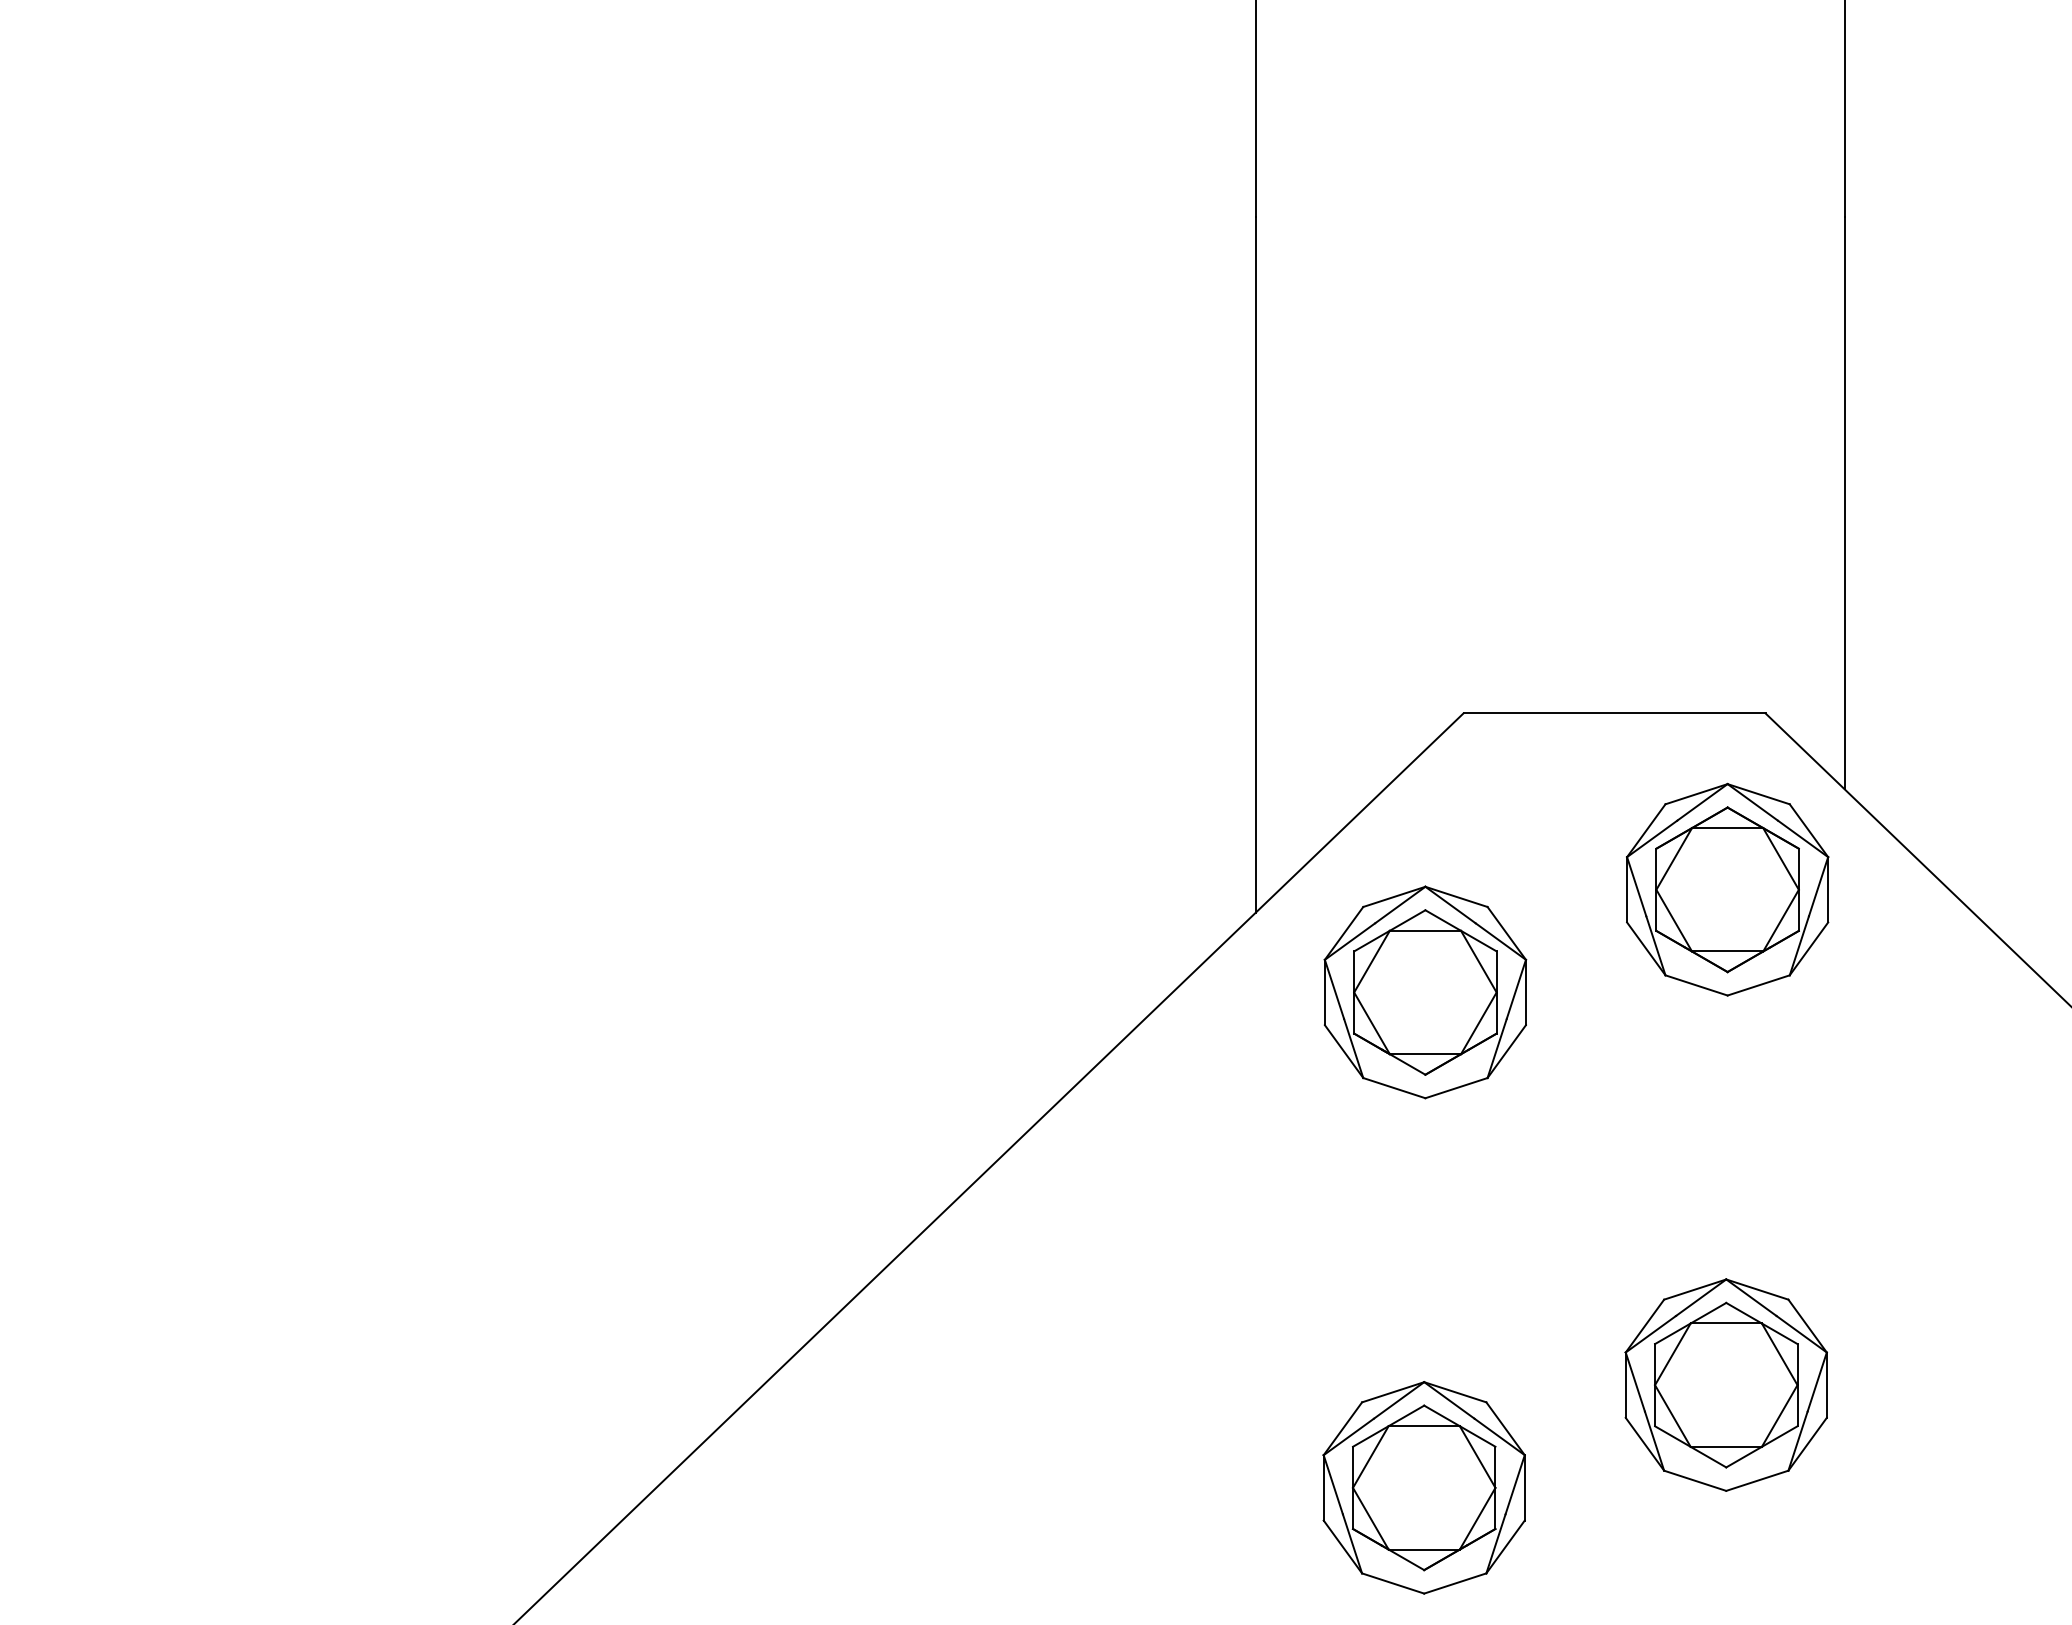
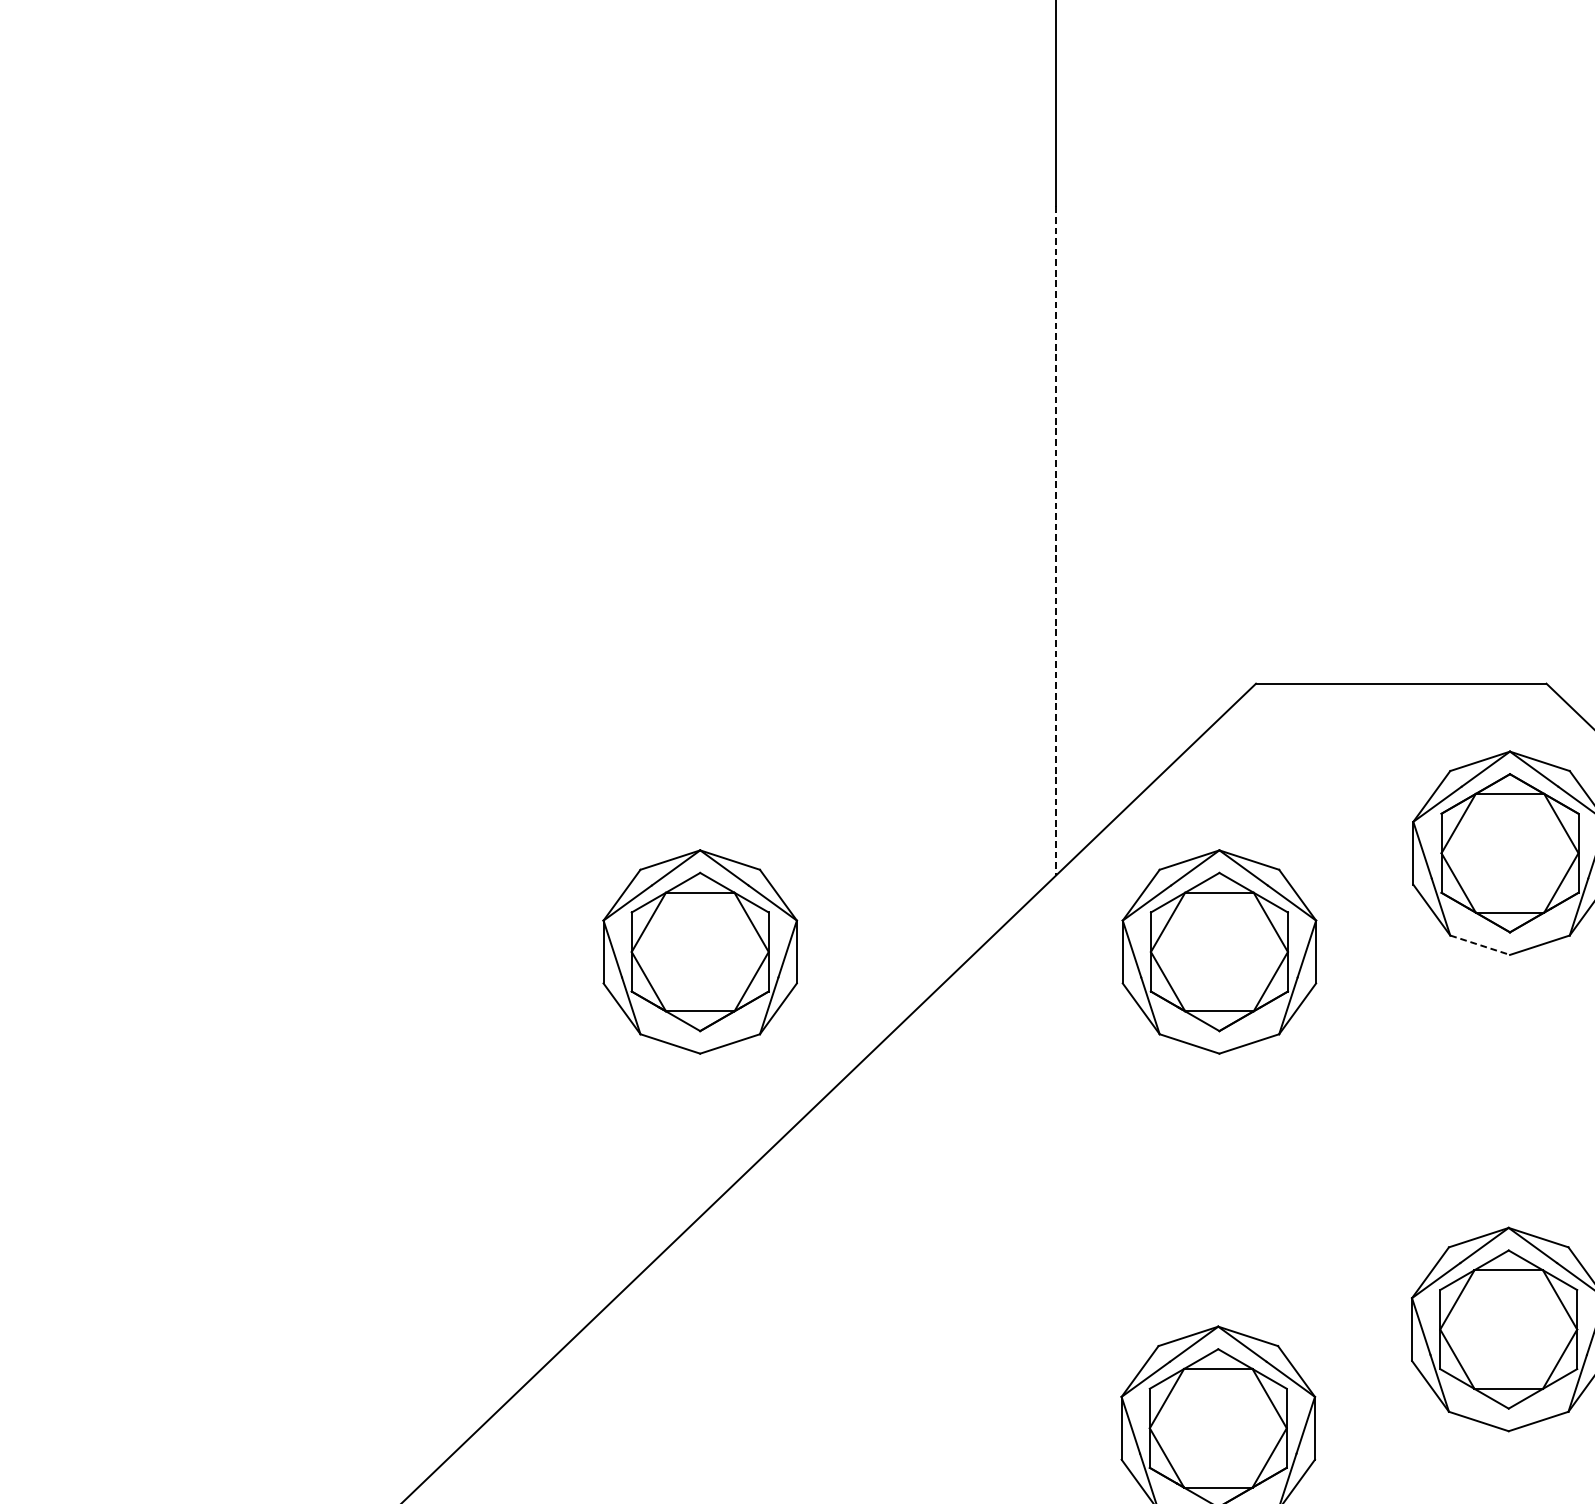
line: (1255, 564) -> (1056, 540), solid -> dashed
line: (1696, 985) -> (1480, 945), solid -> dashed
part: (885, 992) -> (700, 952), added

